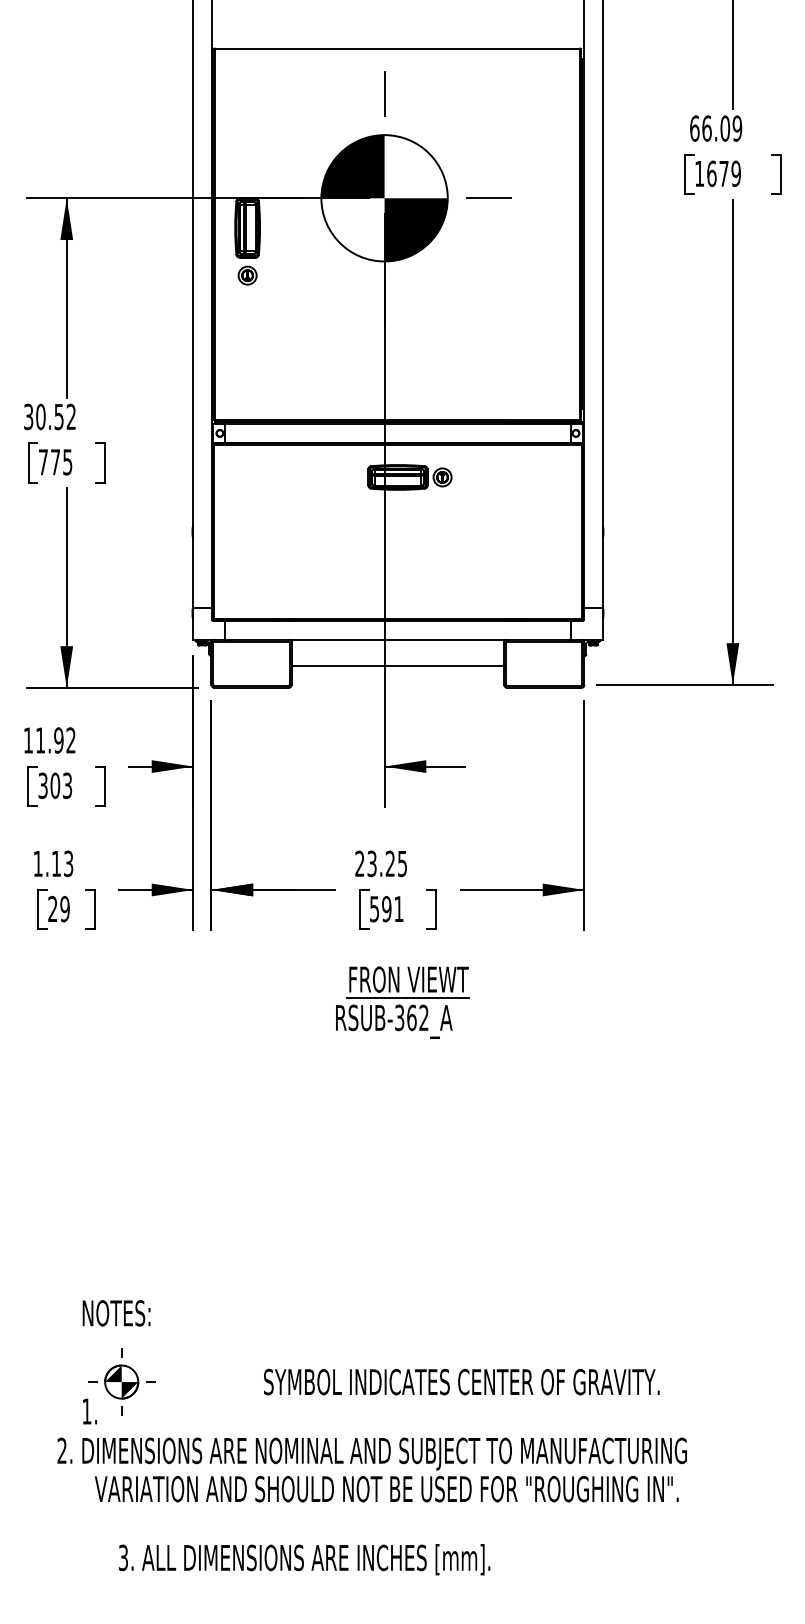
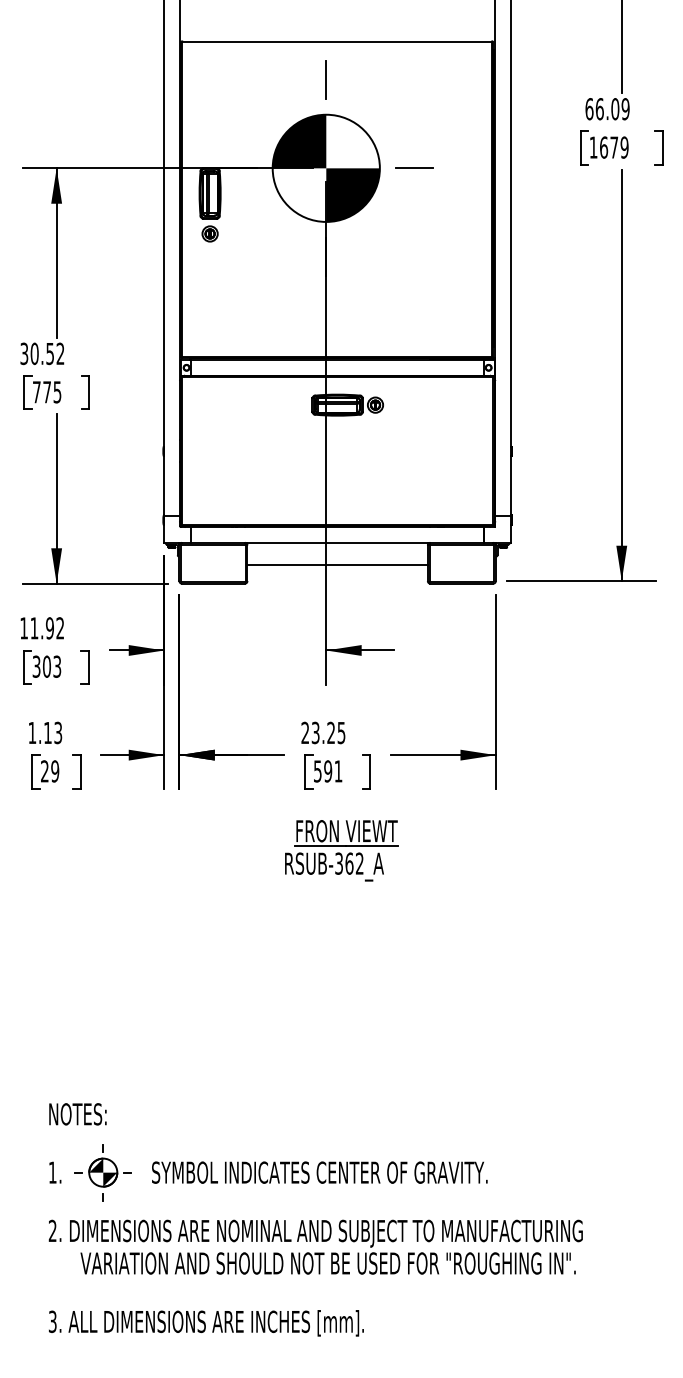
text: (116, 1313) -> (77, 1114), moved
text: (461, 1381) -> (319, 1172), moved
text: (90, 1411) -> (55, 1172), moved
text: (304, 1559) -> (206, 1323), moved

